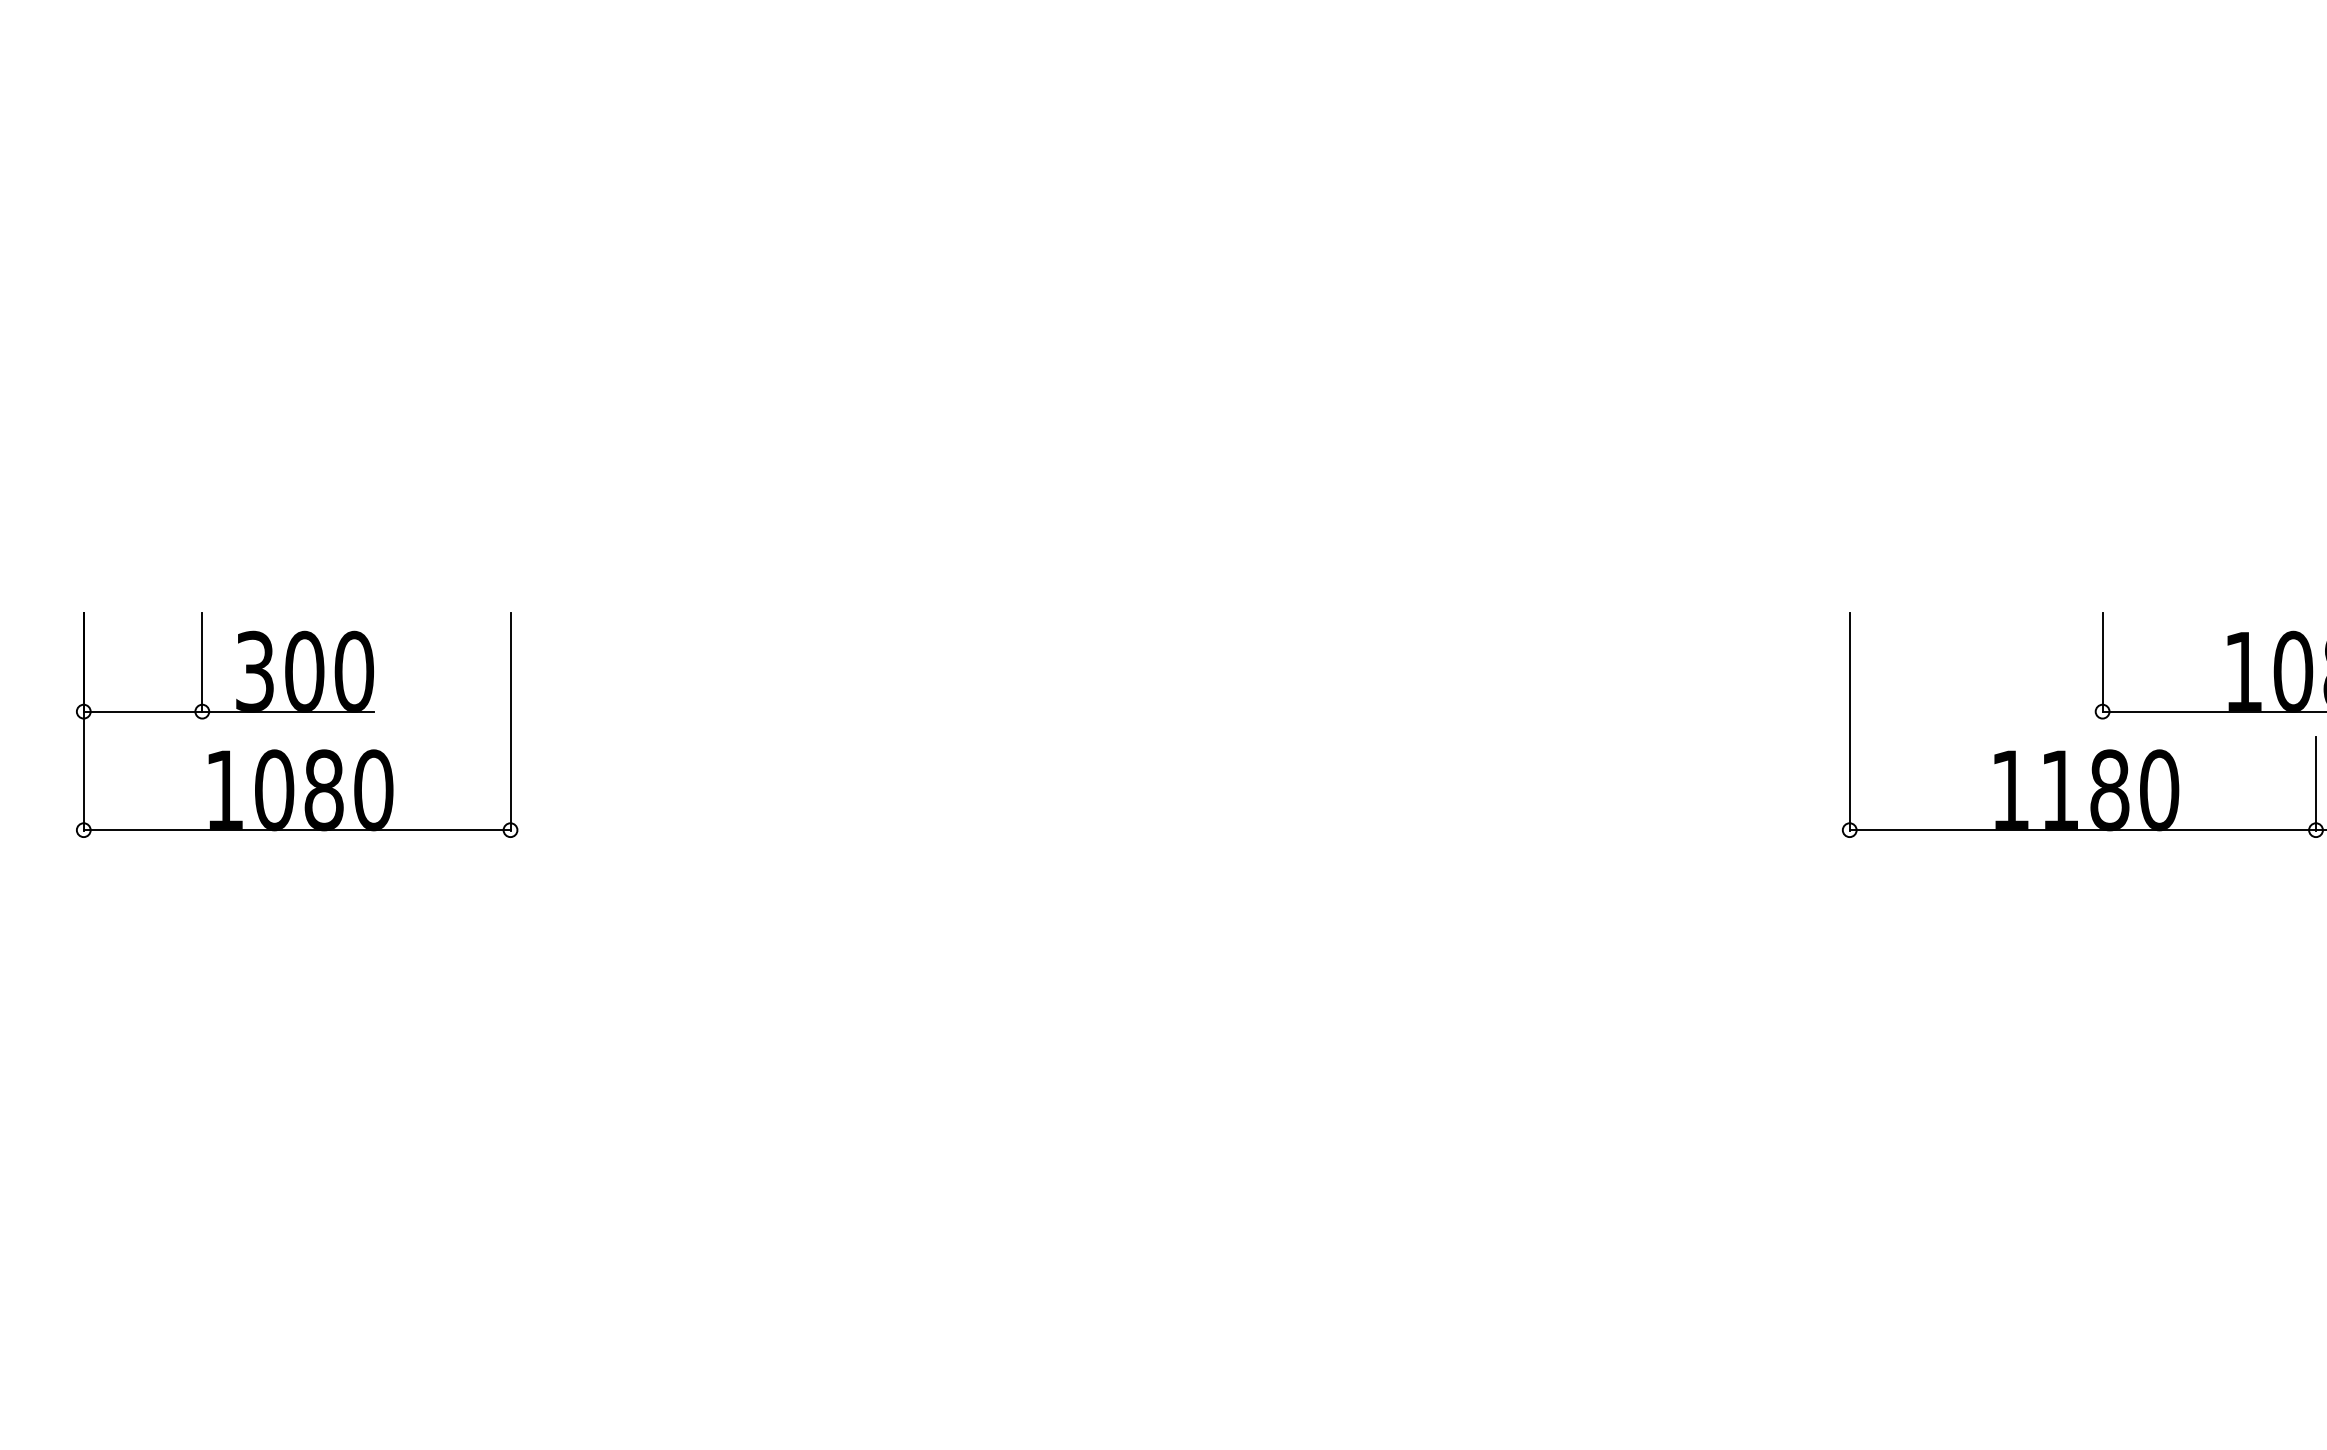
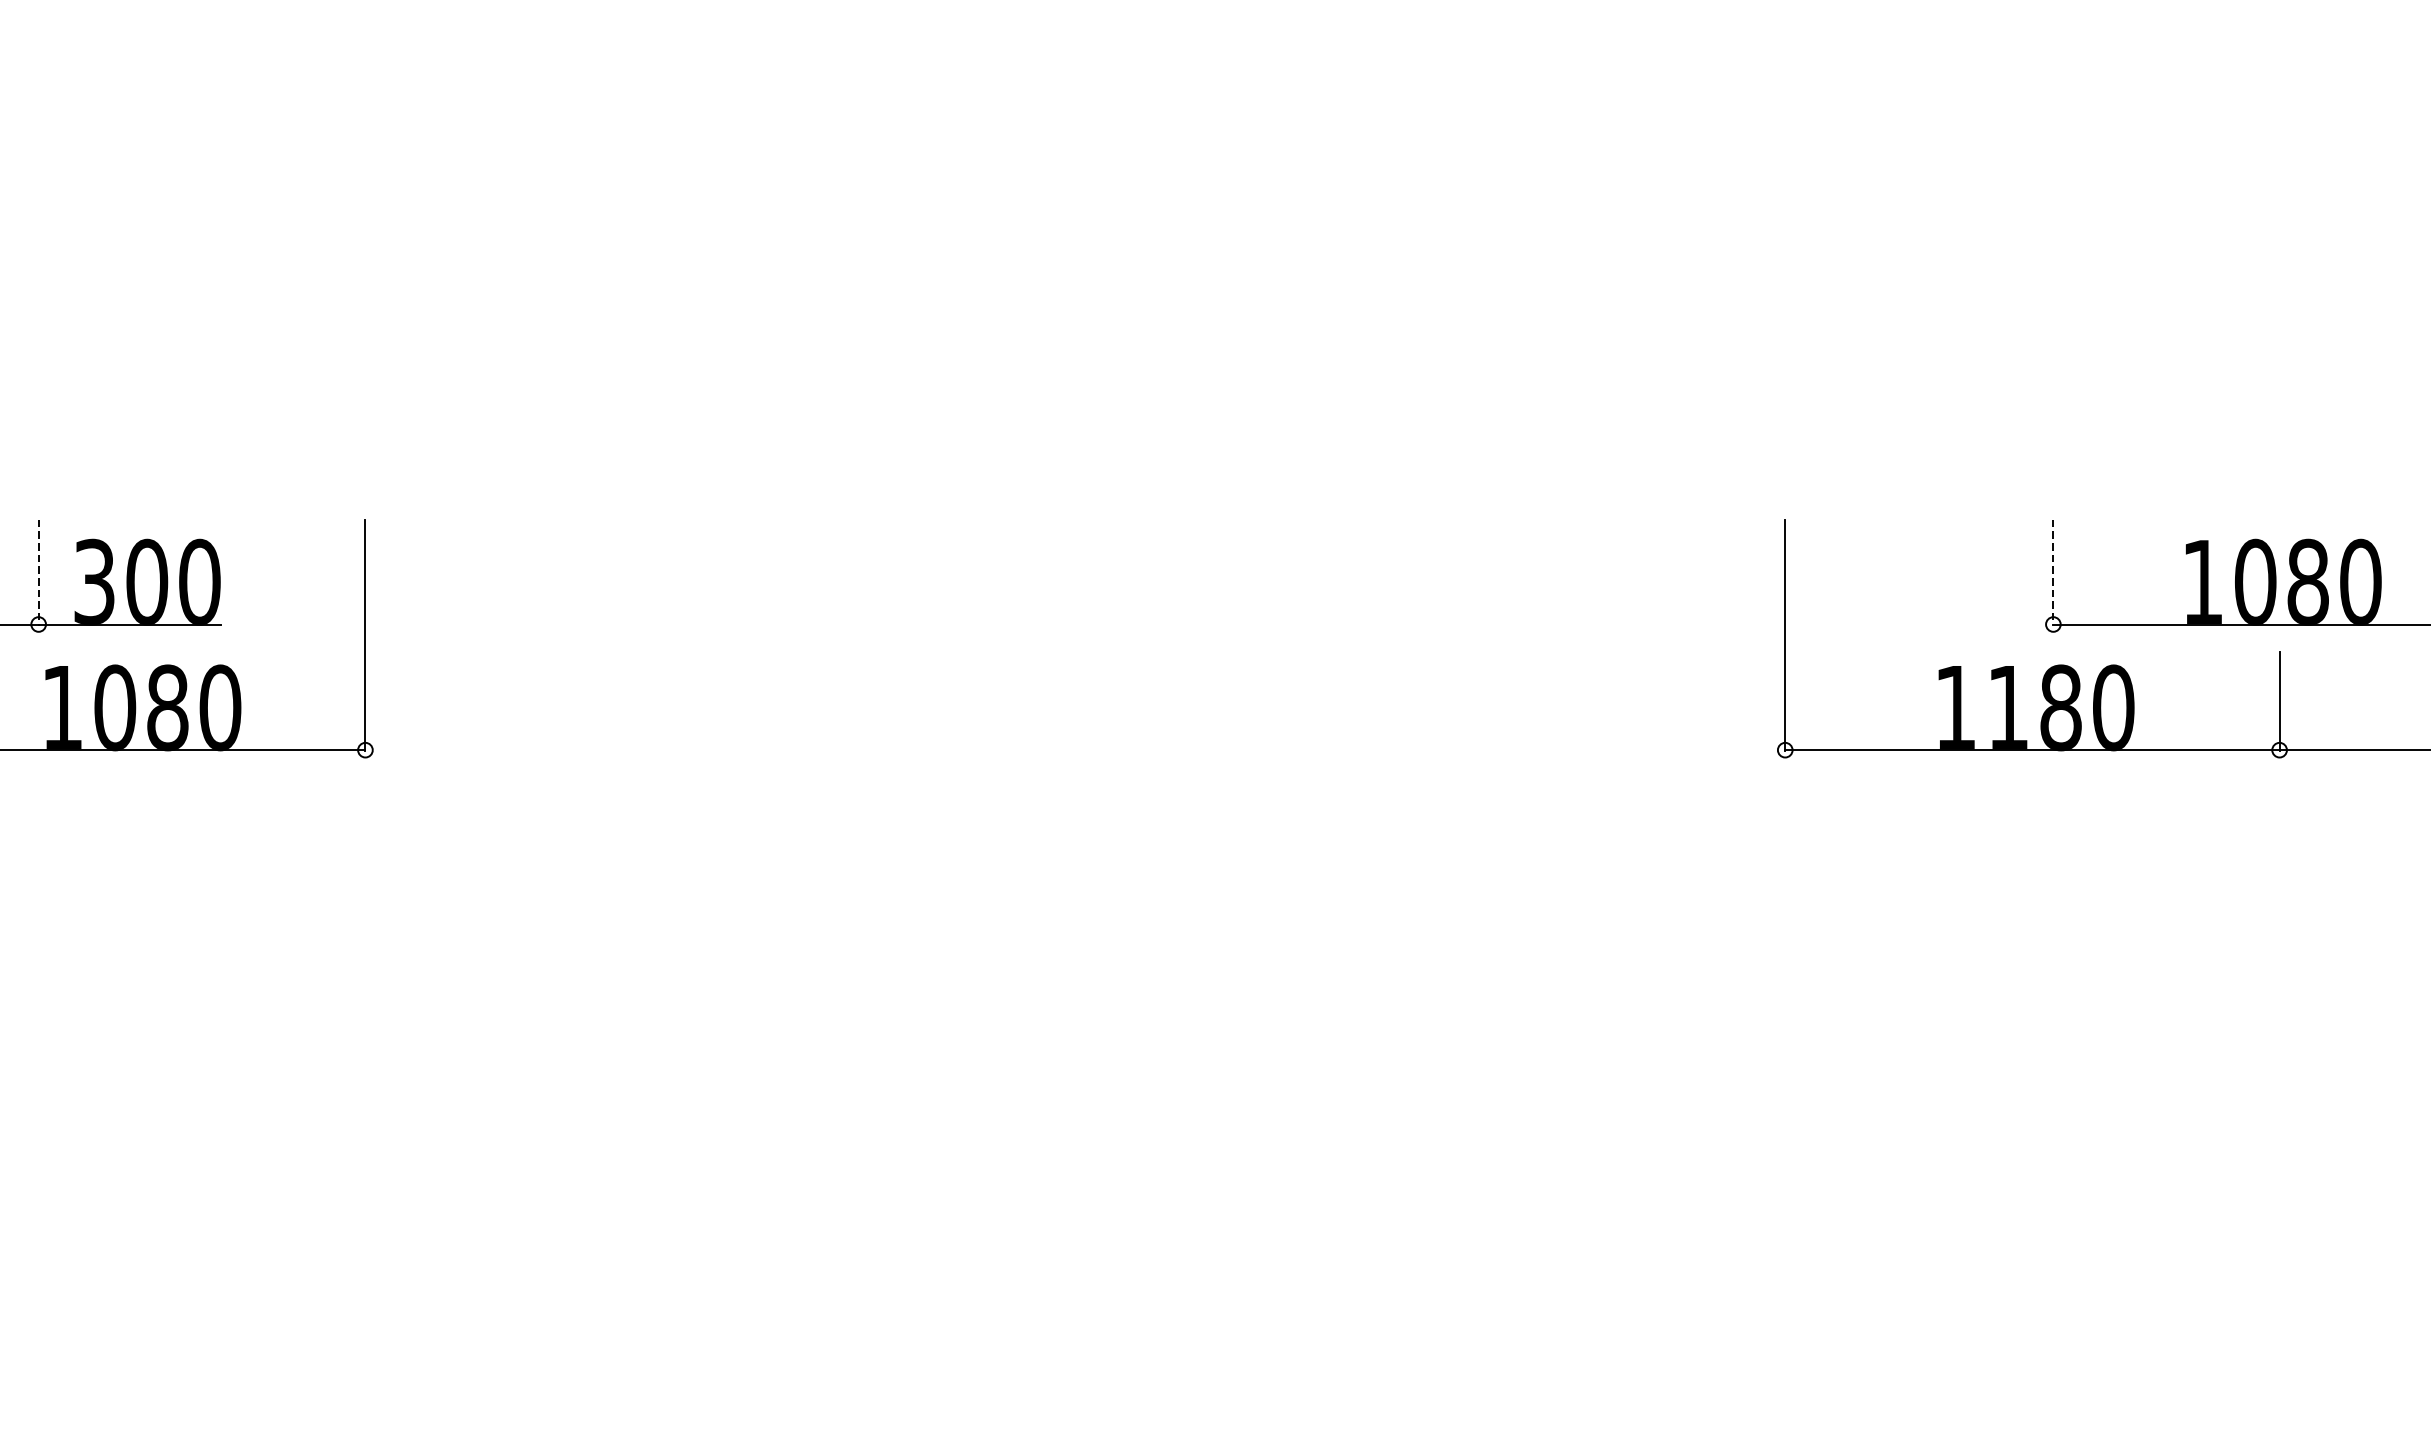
line: (202, 662) -> (38, 572), solid -> dashed
line: (2102, 662) -> (2053, 572), solid -> dashed

